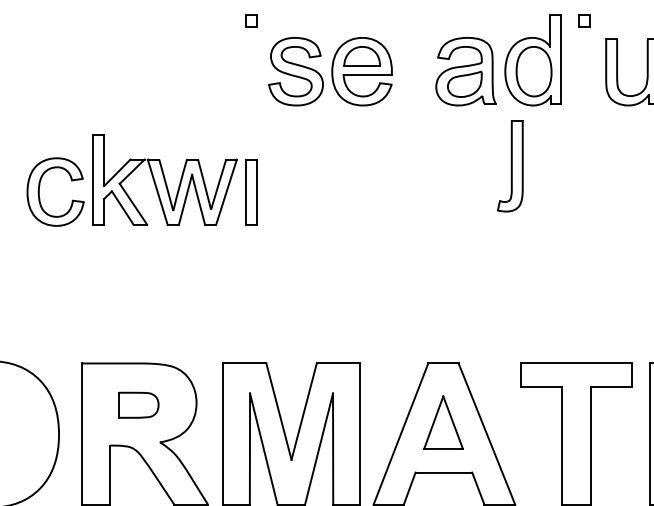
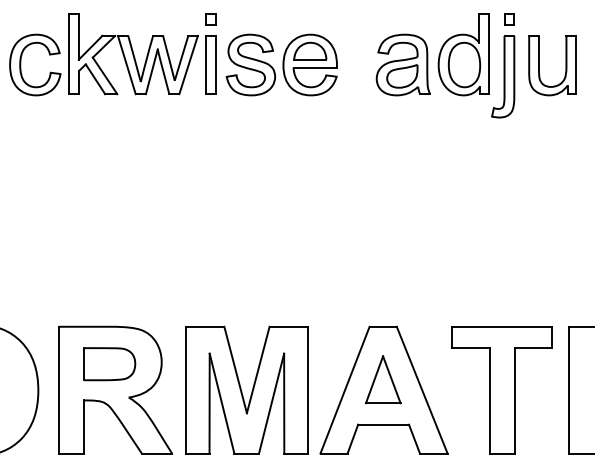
part: (510, 165) -> (503, 76), moved
part: (151, 176) -> (121, 51), moved
part: (138, 405) -> (109, 364), size x1.43

